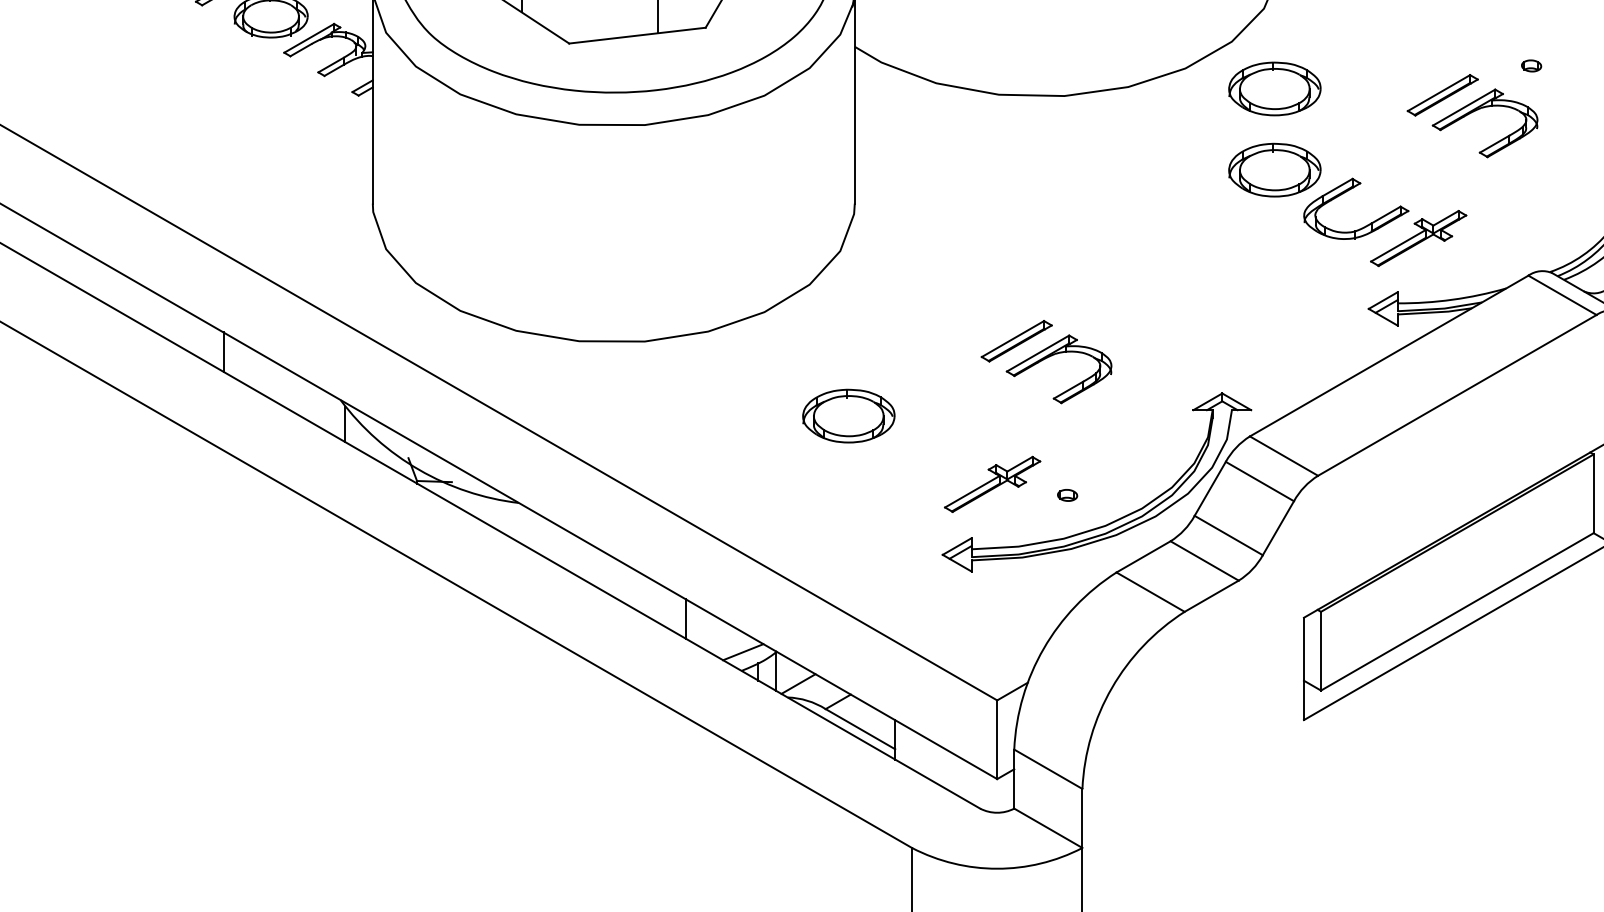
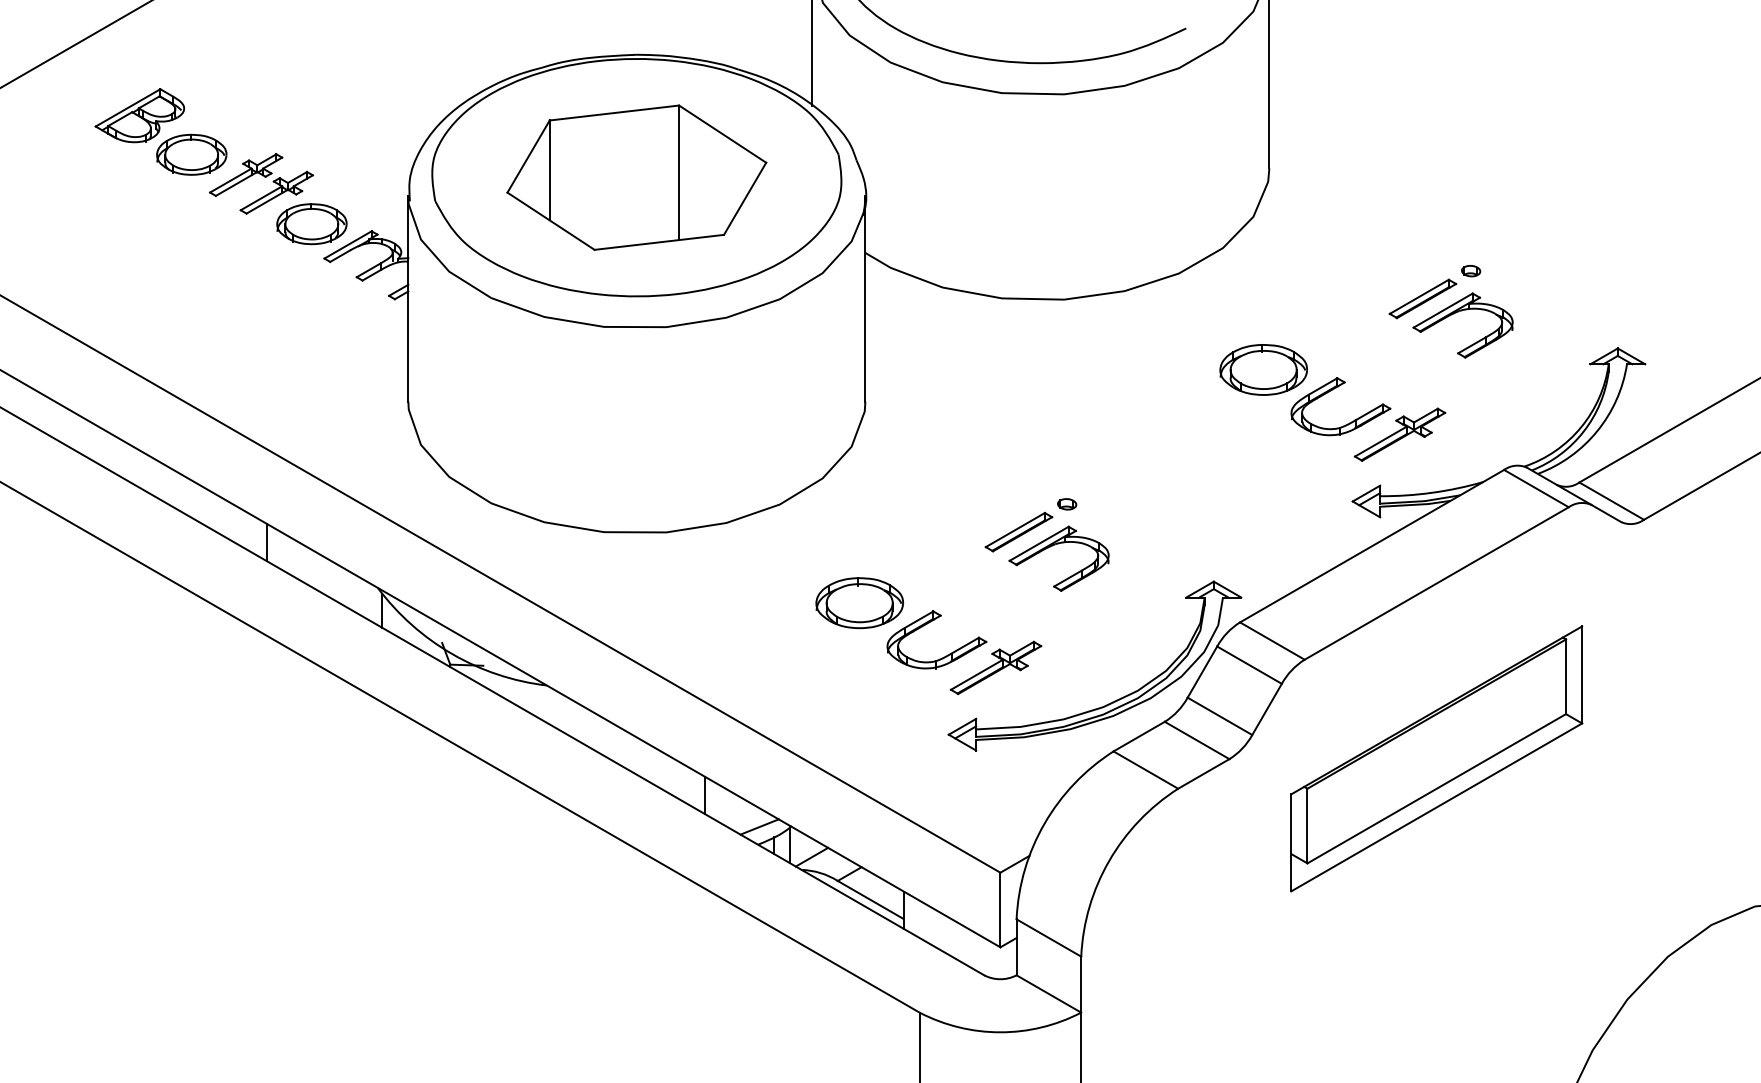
part: (1531, 66) -> (1471, 271), moved
part: (1274, 88) -> (1263, 292), removed
part: (922, 437) -> (929, 623), added
part: (1067, 495) -> (1067, 504), moved

